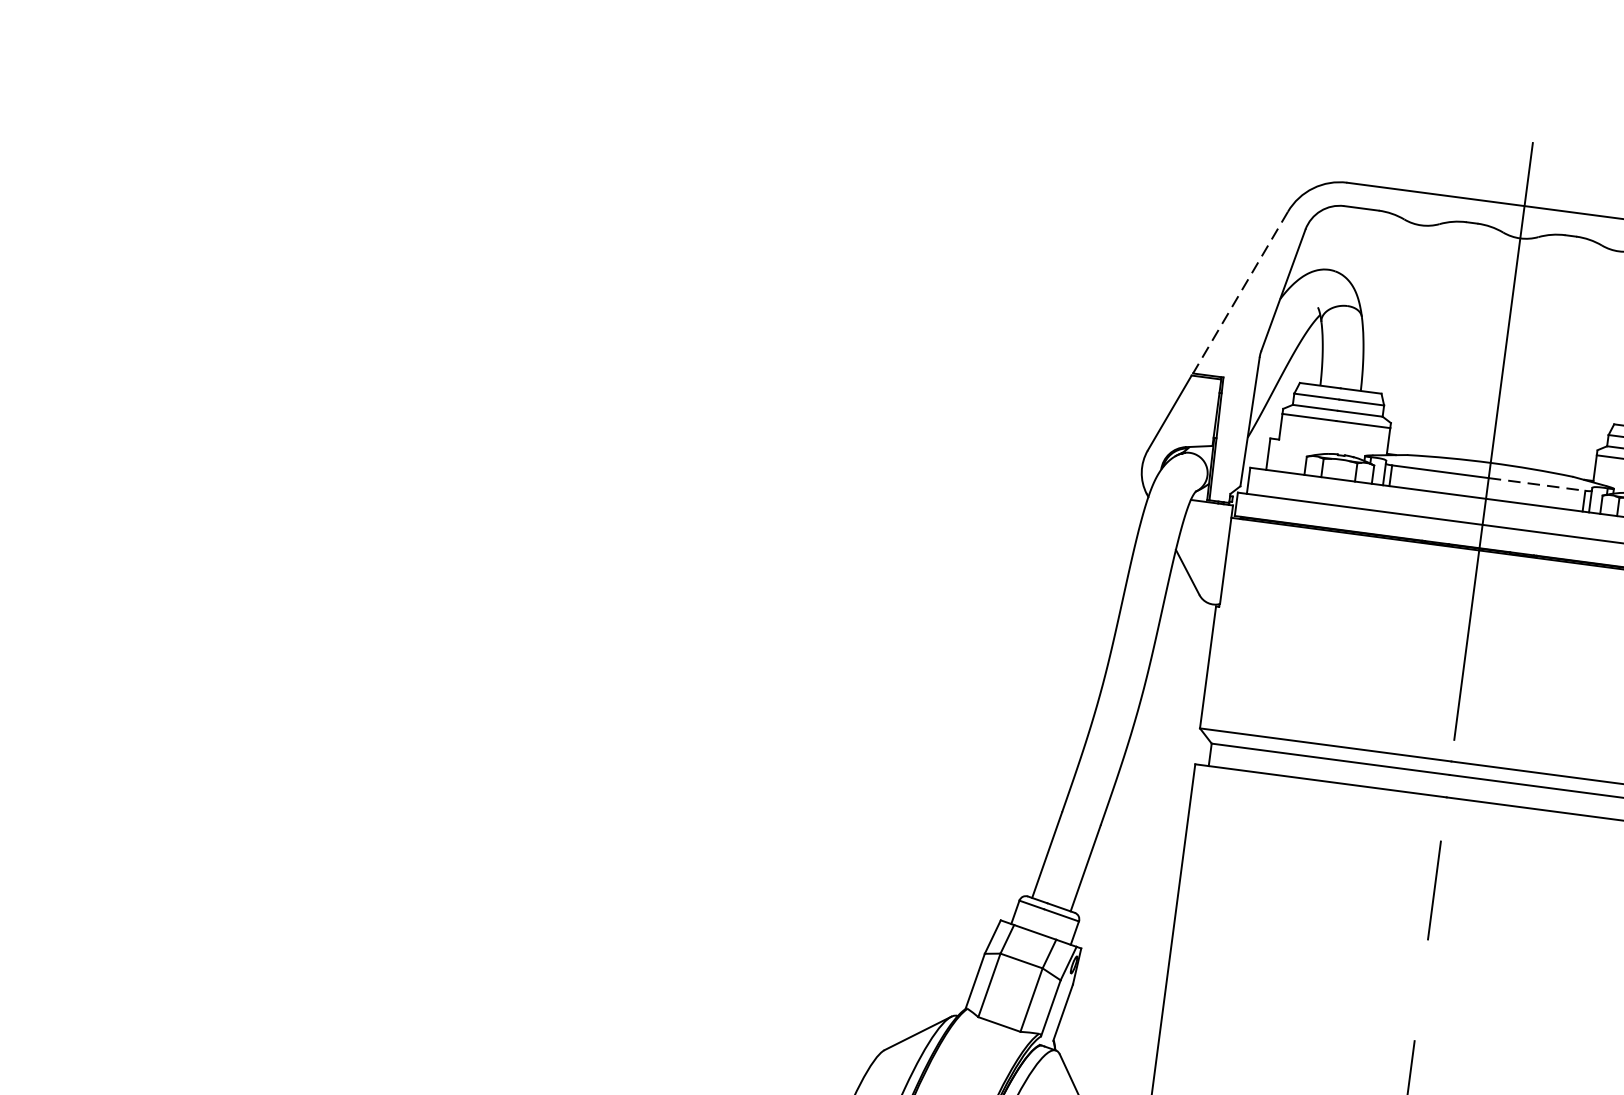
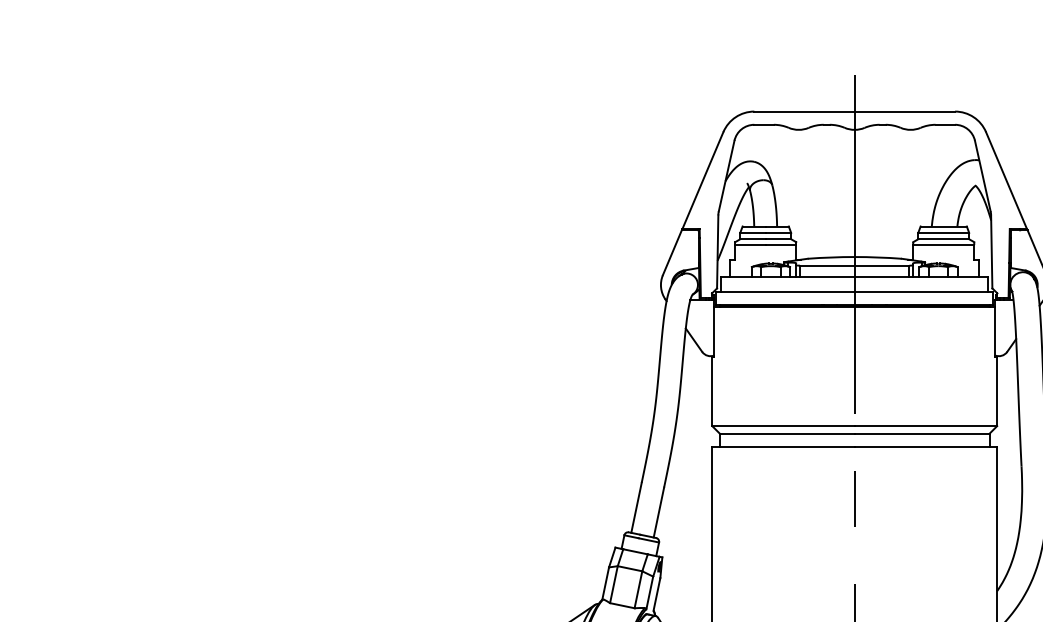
line: (1239, 292) -> (702, 180), dashed -> solid
line: (1537, 484) -> (882, 265), dashed -> solid

